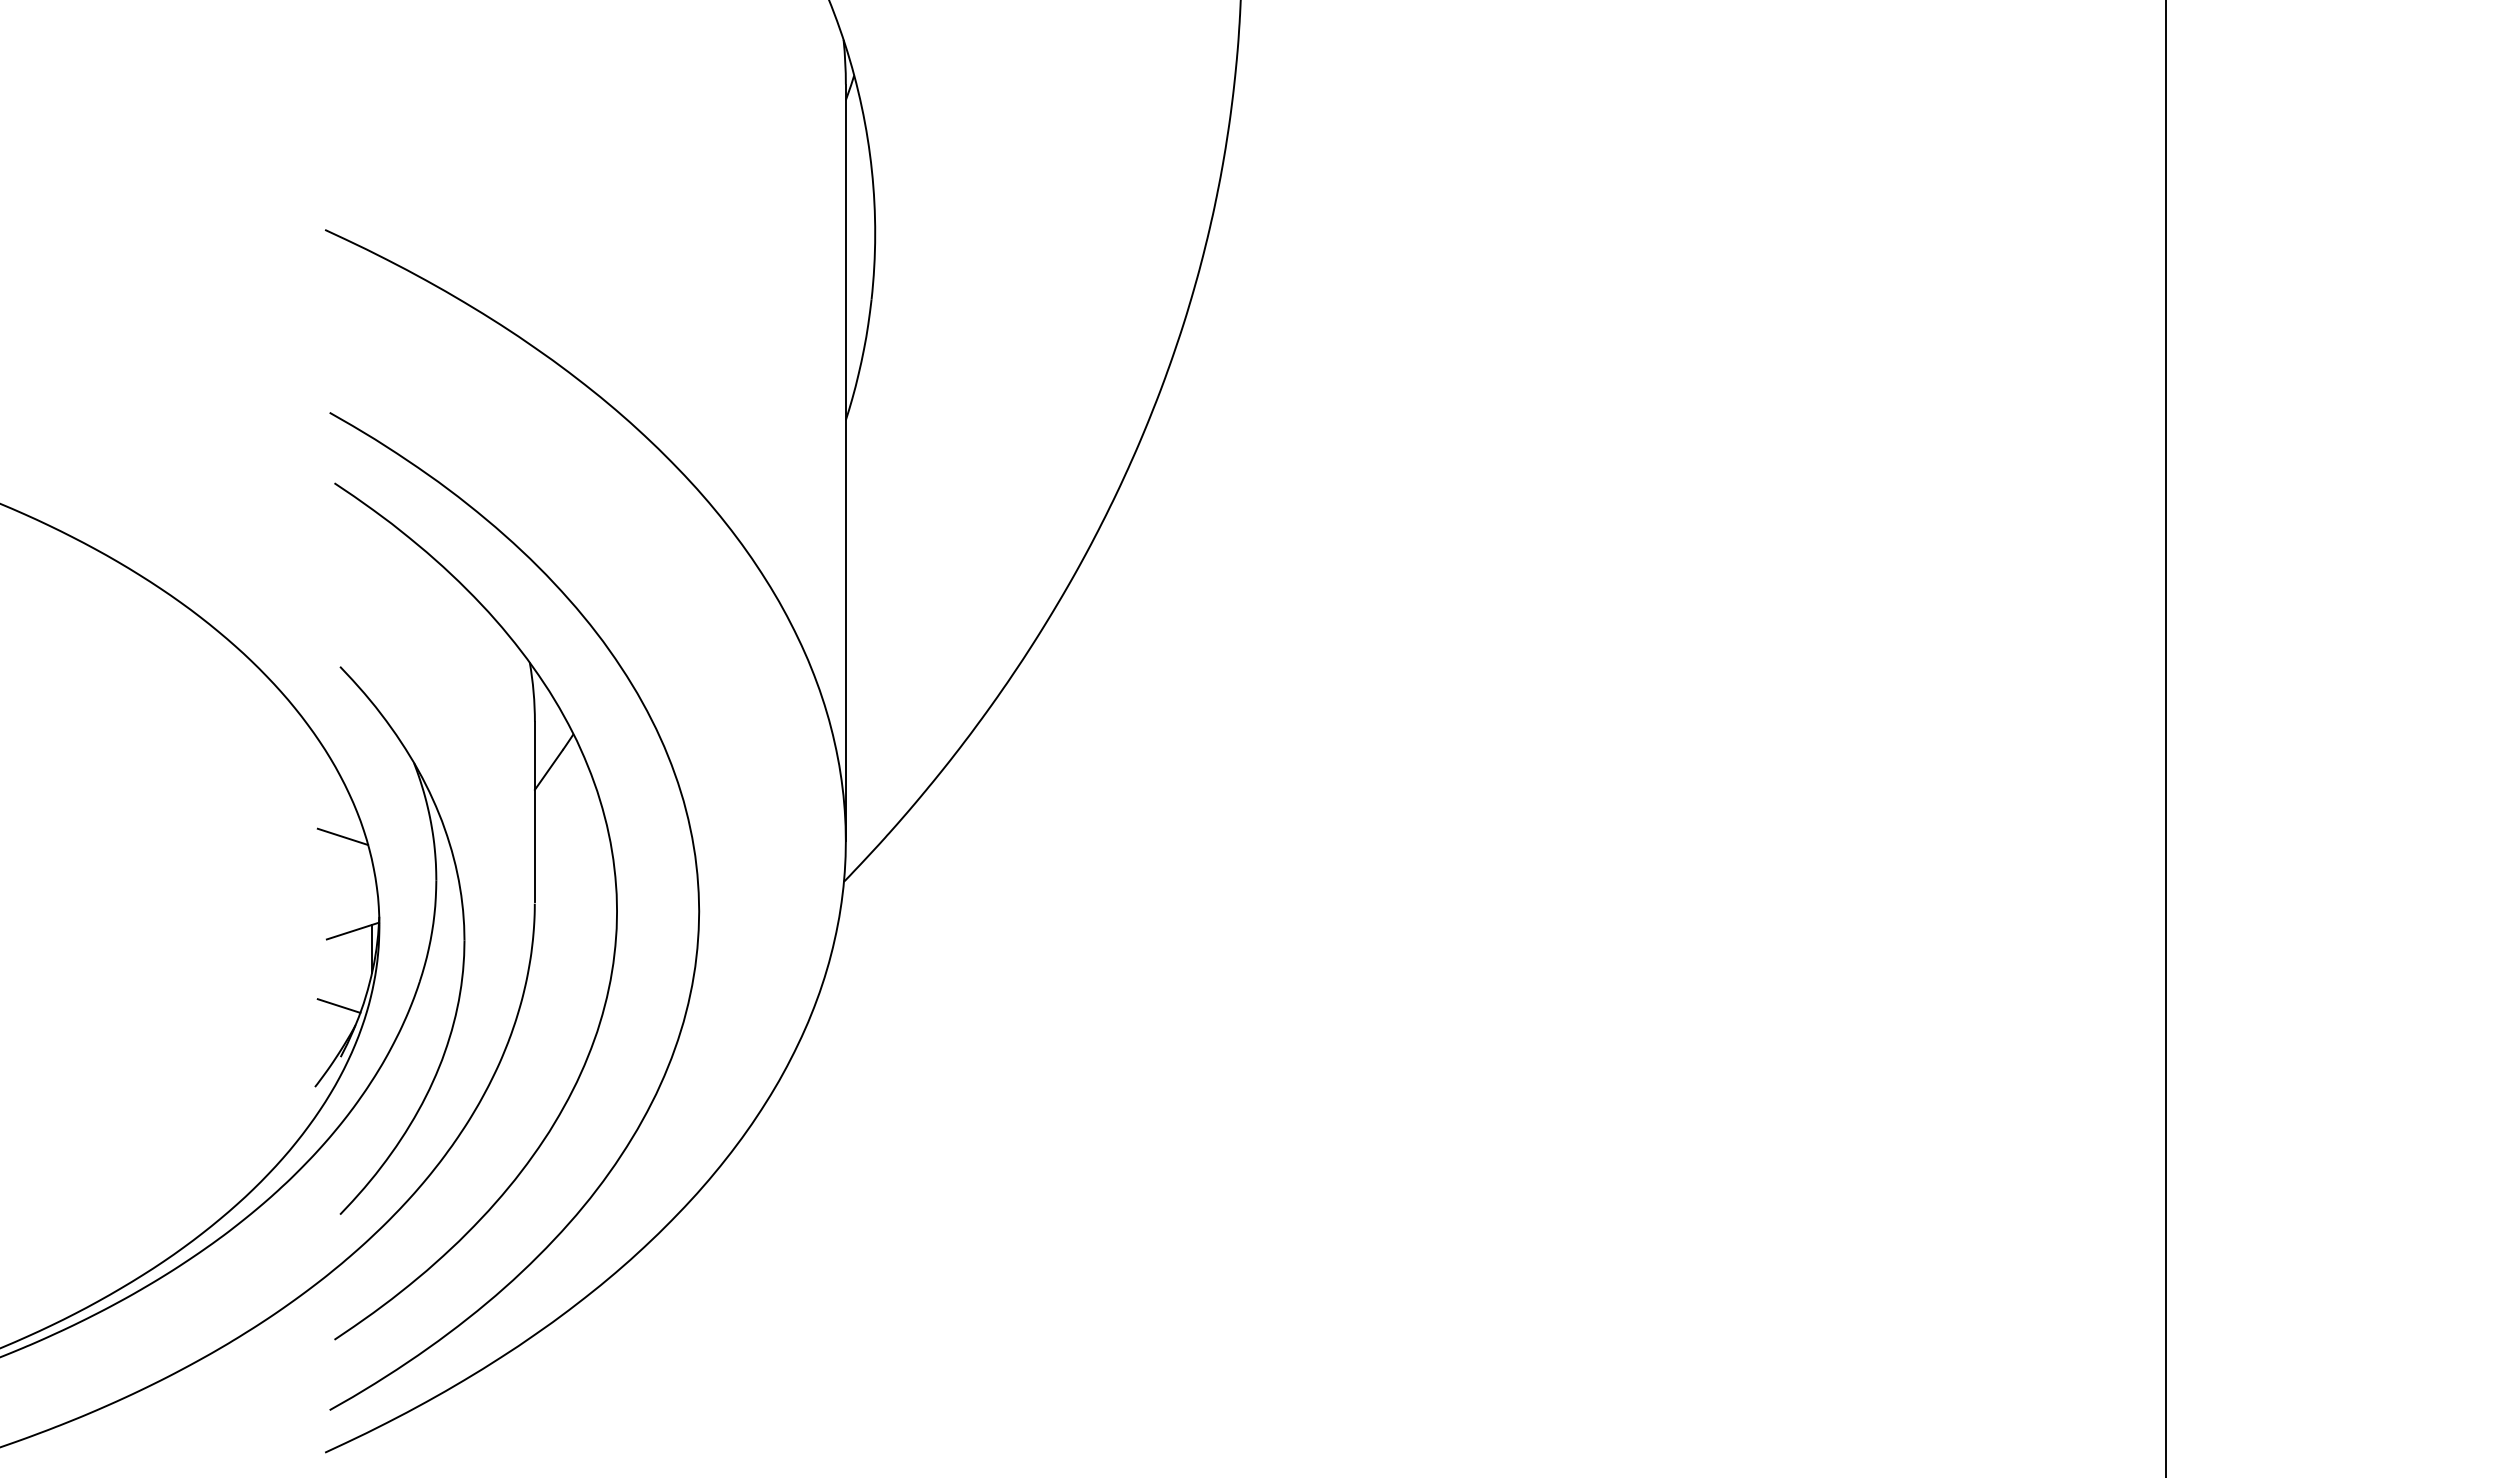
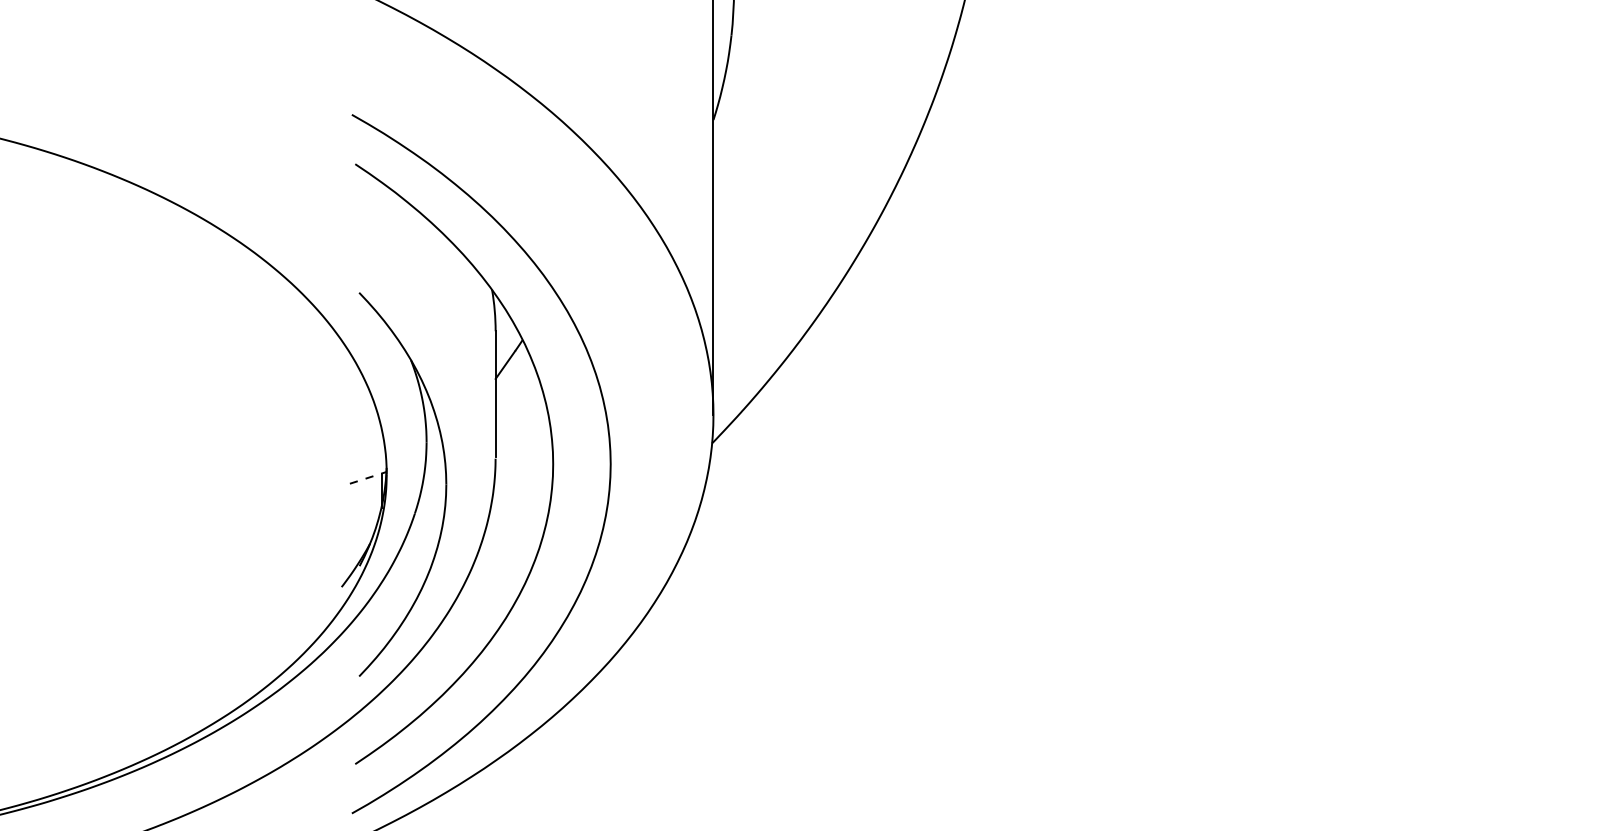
line: (342, 836) -> (360, 411), removed
line: (353, 930) -> (368, 477), solid -> dashed
line: (338, 1005) -> (358, 530), removed

